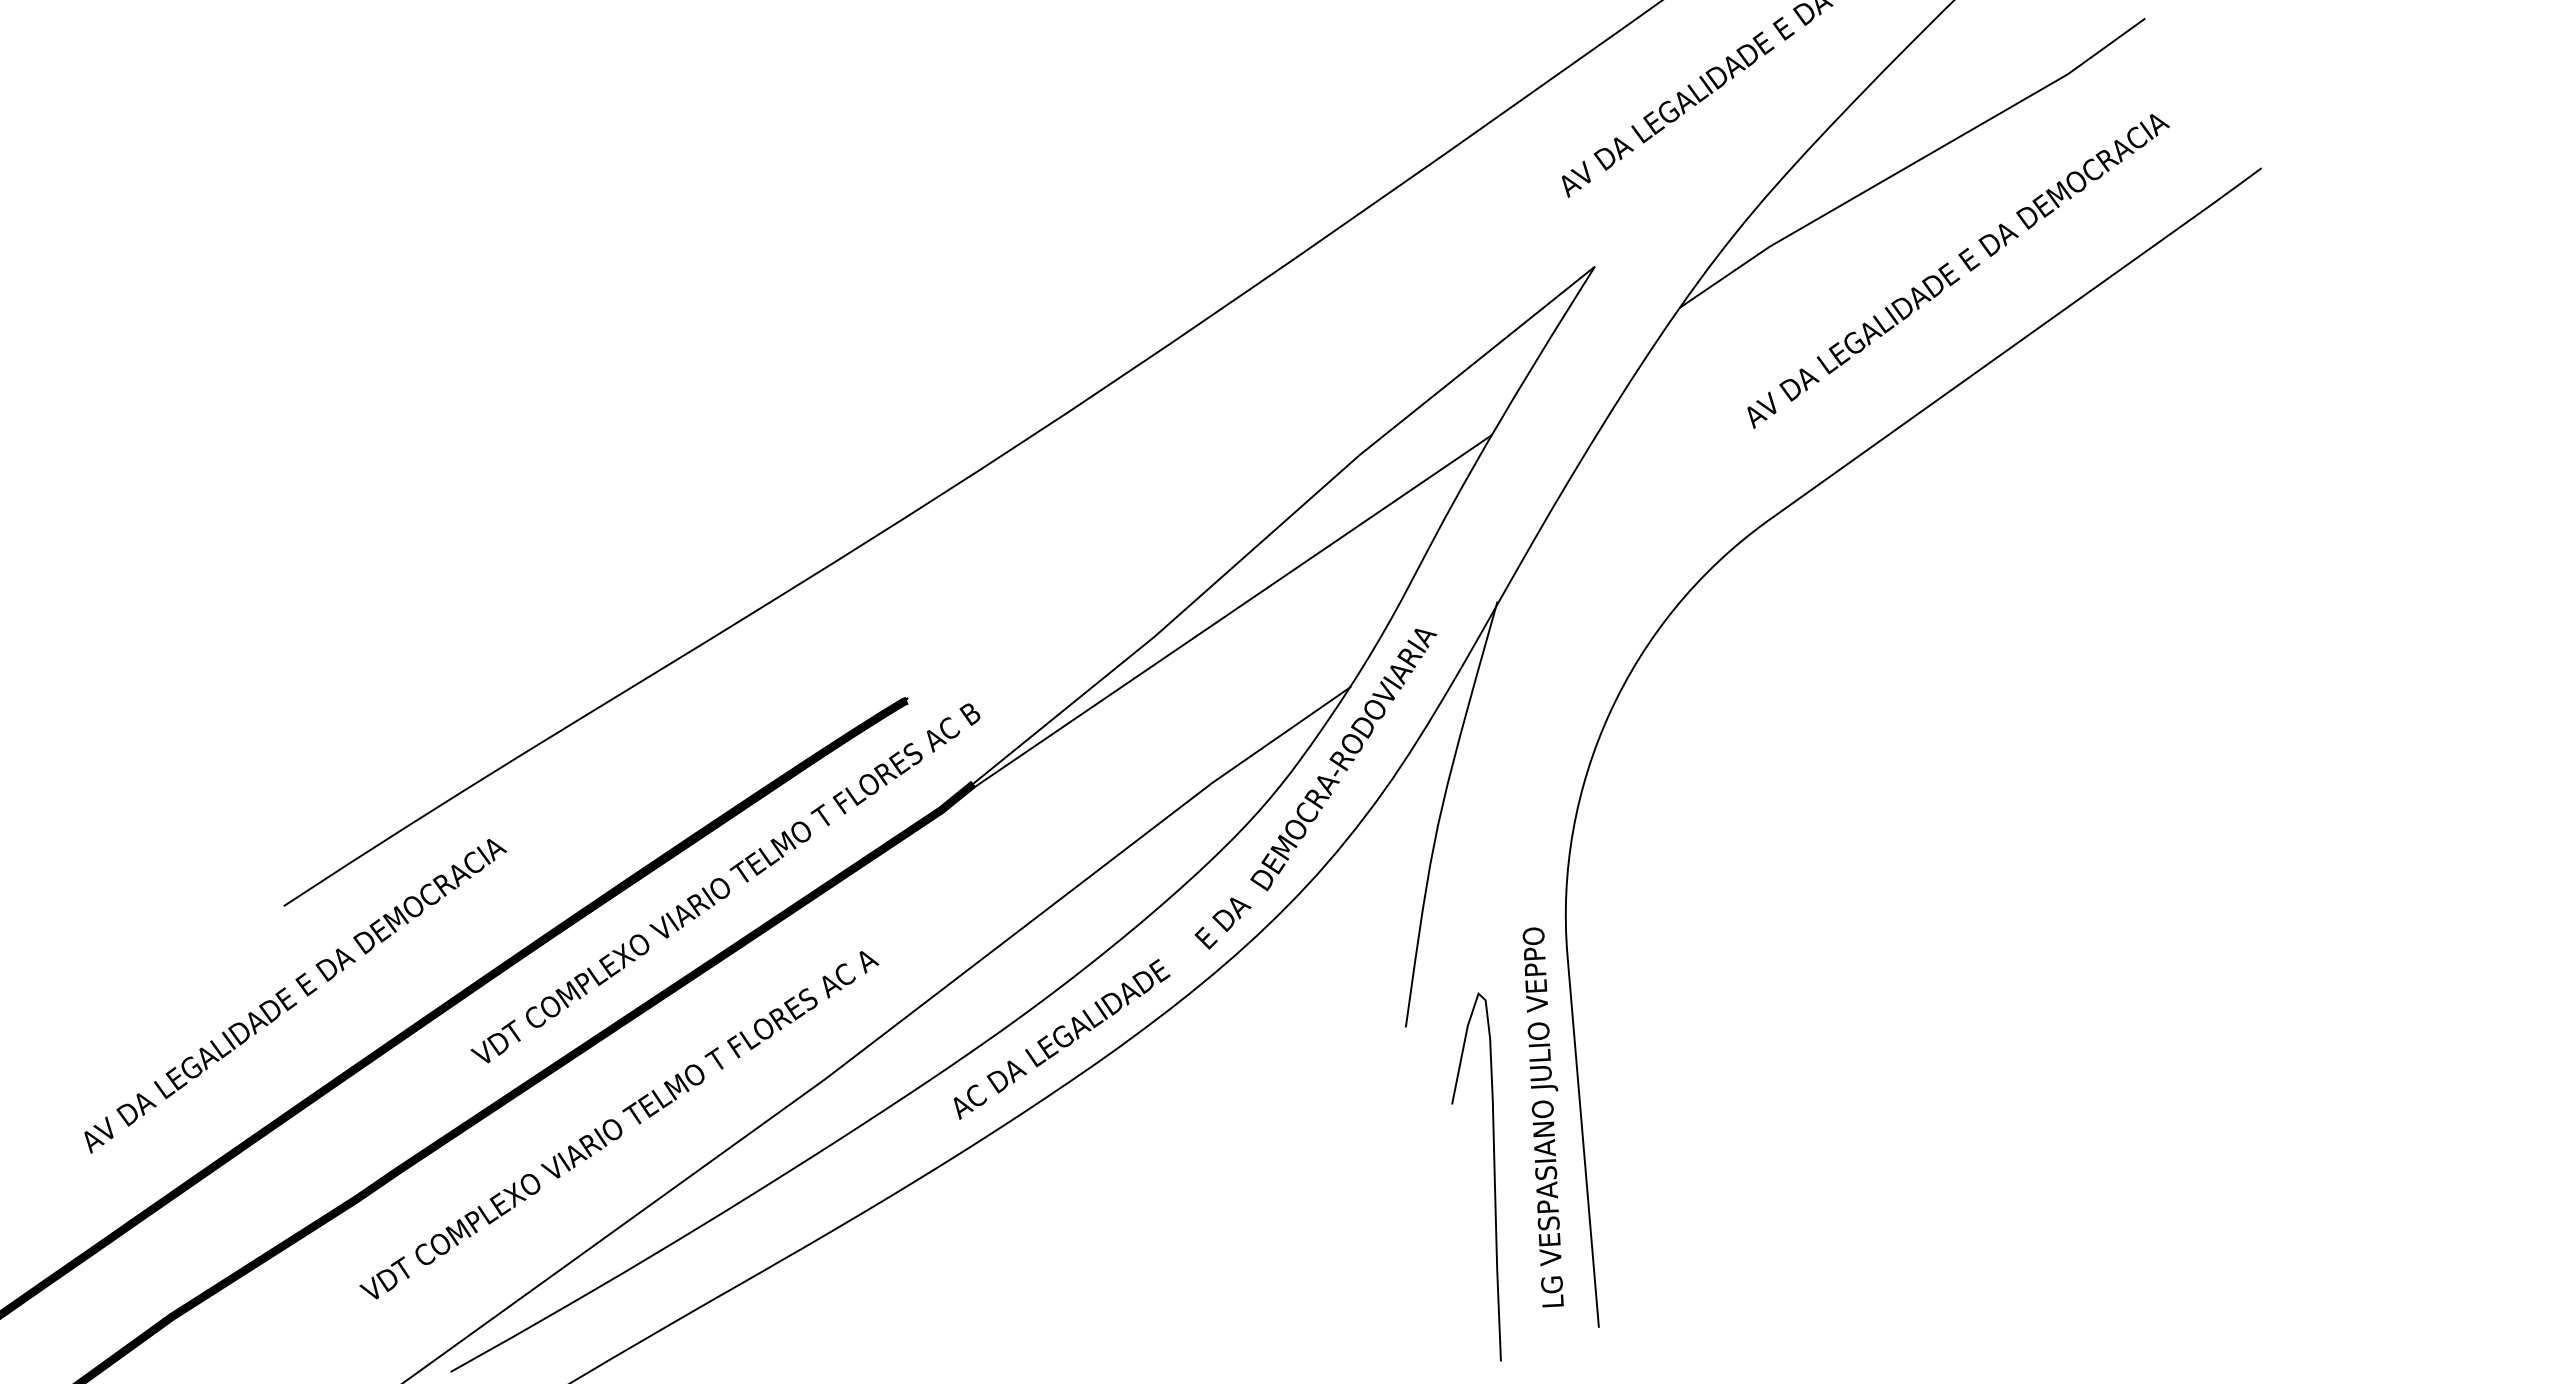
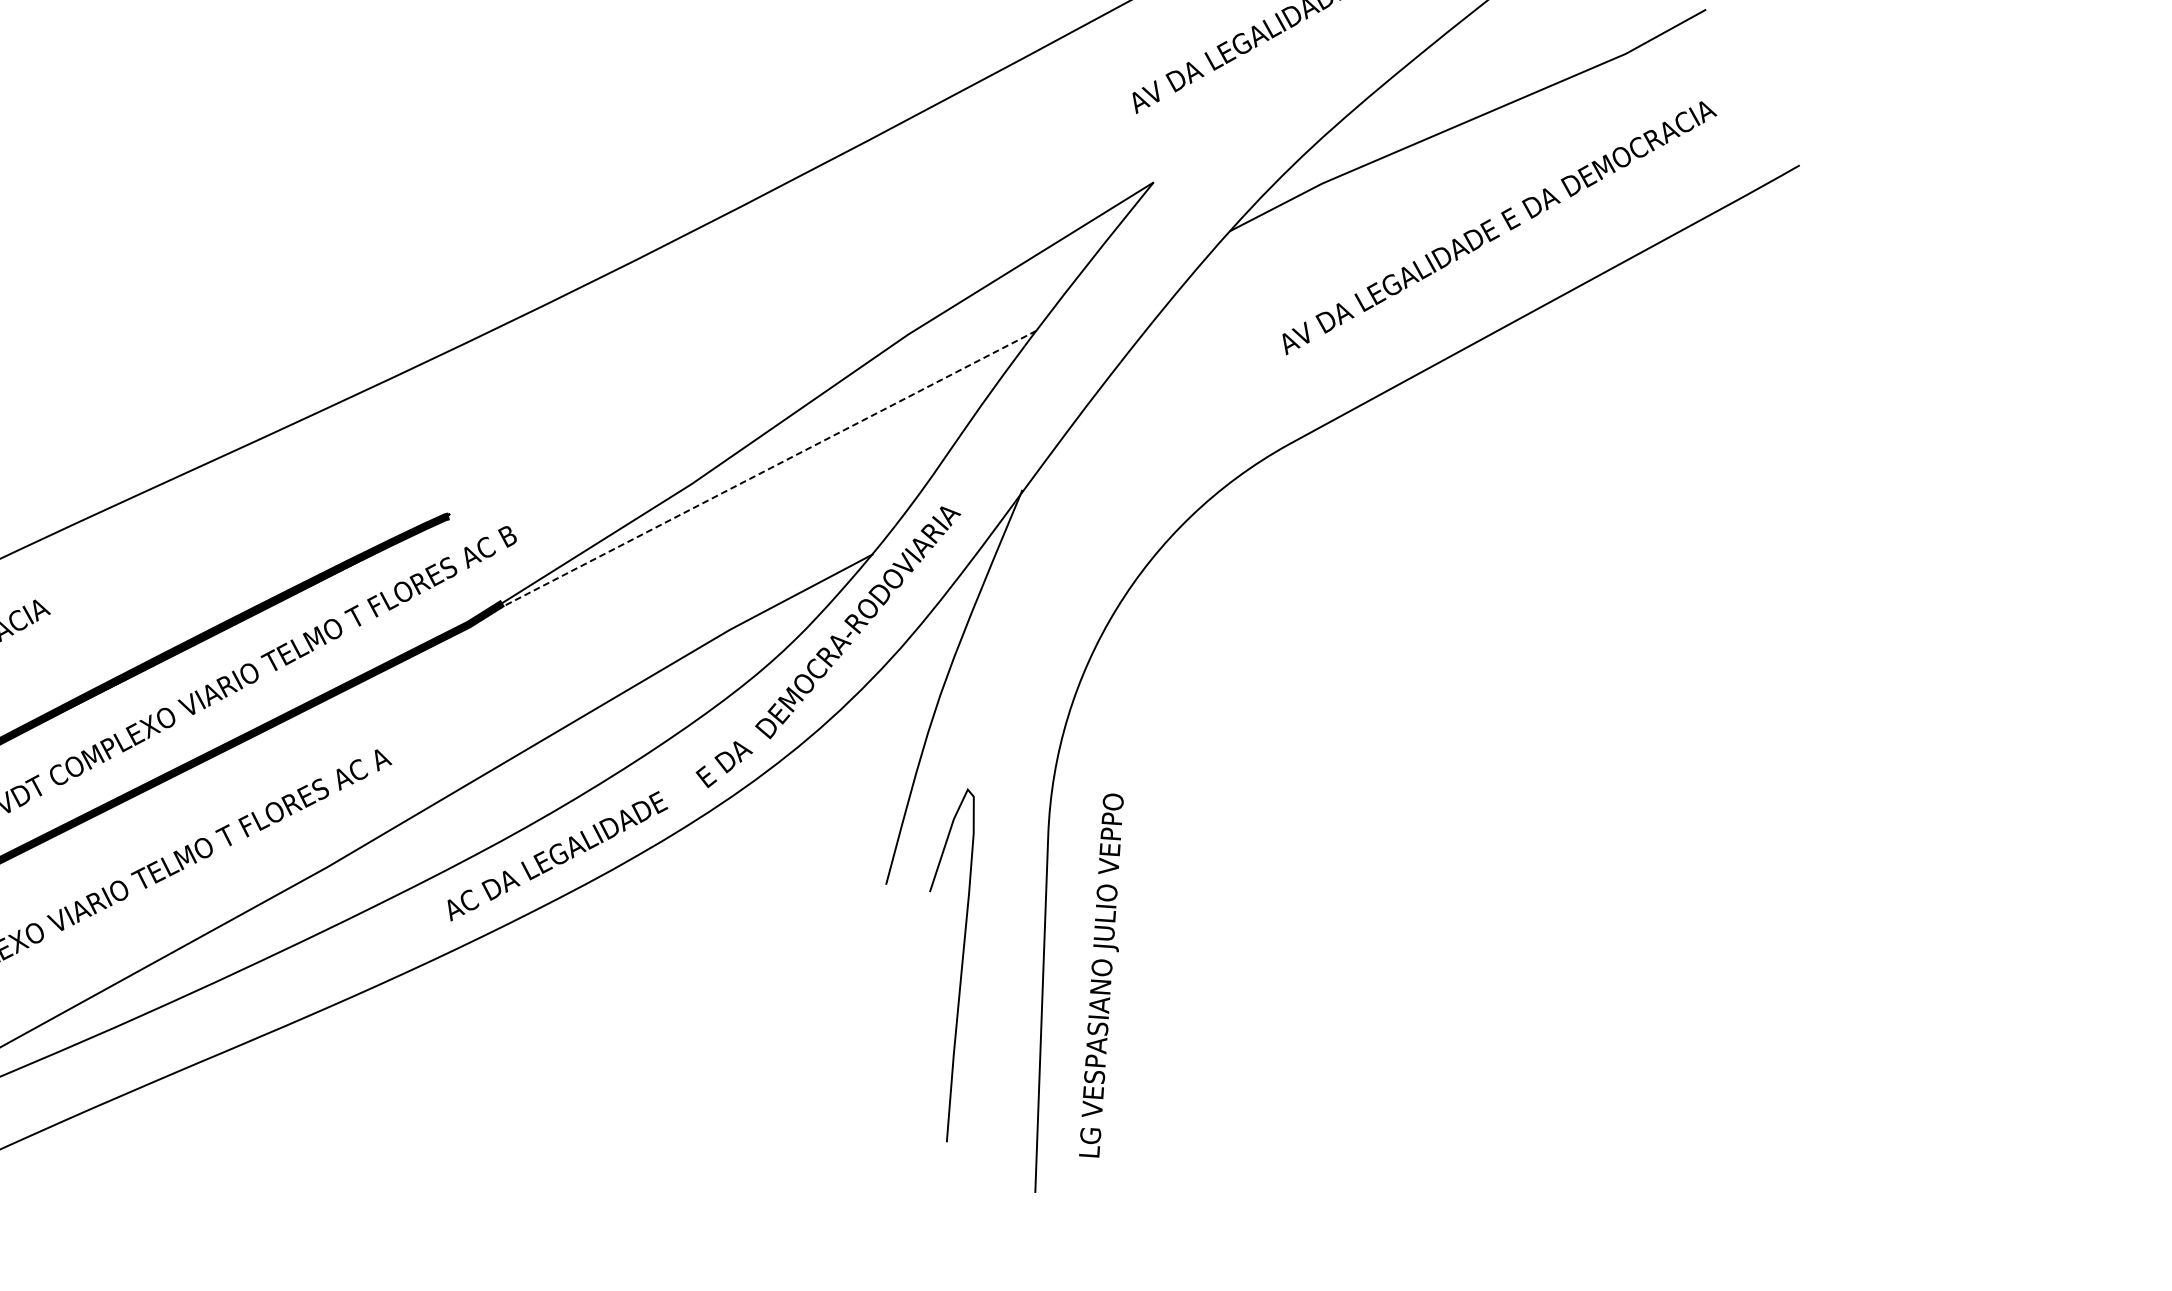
line: (1215, 622) -> (751, 477), solid -> dashed
text: (1542, 1117) -> (1100, 975), moved
curve: (1493, 1176) -> (961, 965), moved

